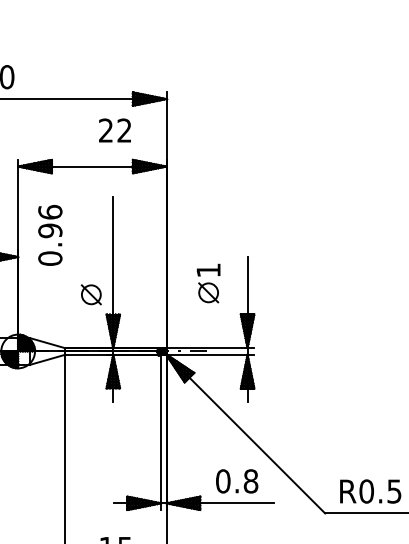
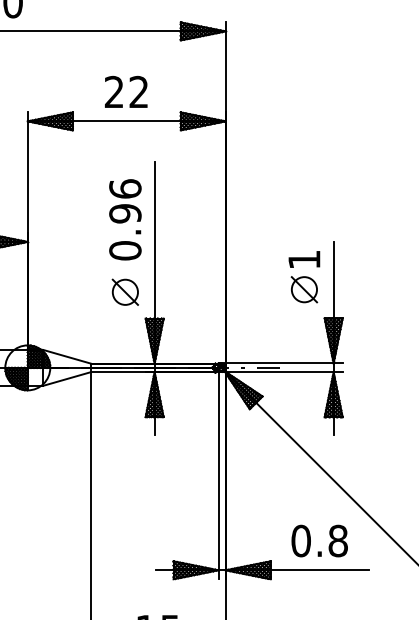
text: (114, 130) -> (125, 91), moved
text: (50, 235) -> (125, 219), moved
part: (208, 283) -> (304, 277), moved

